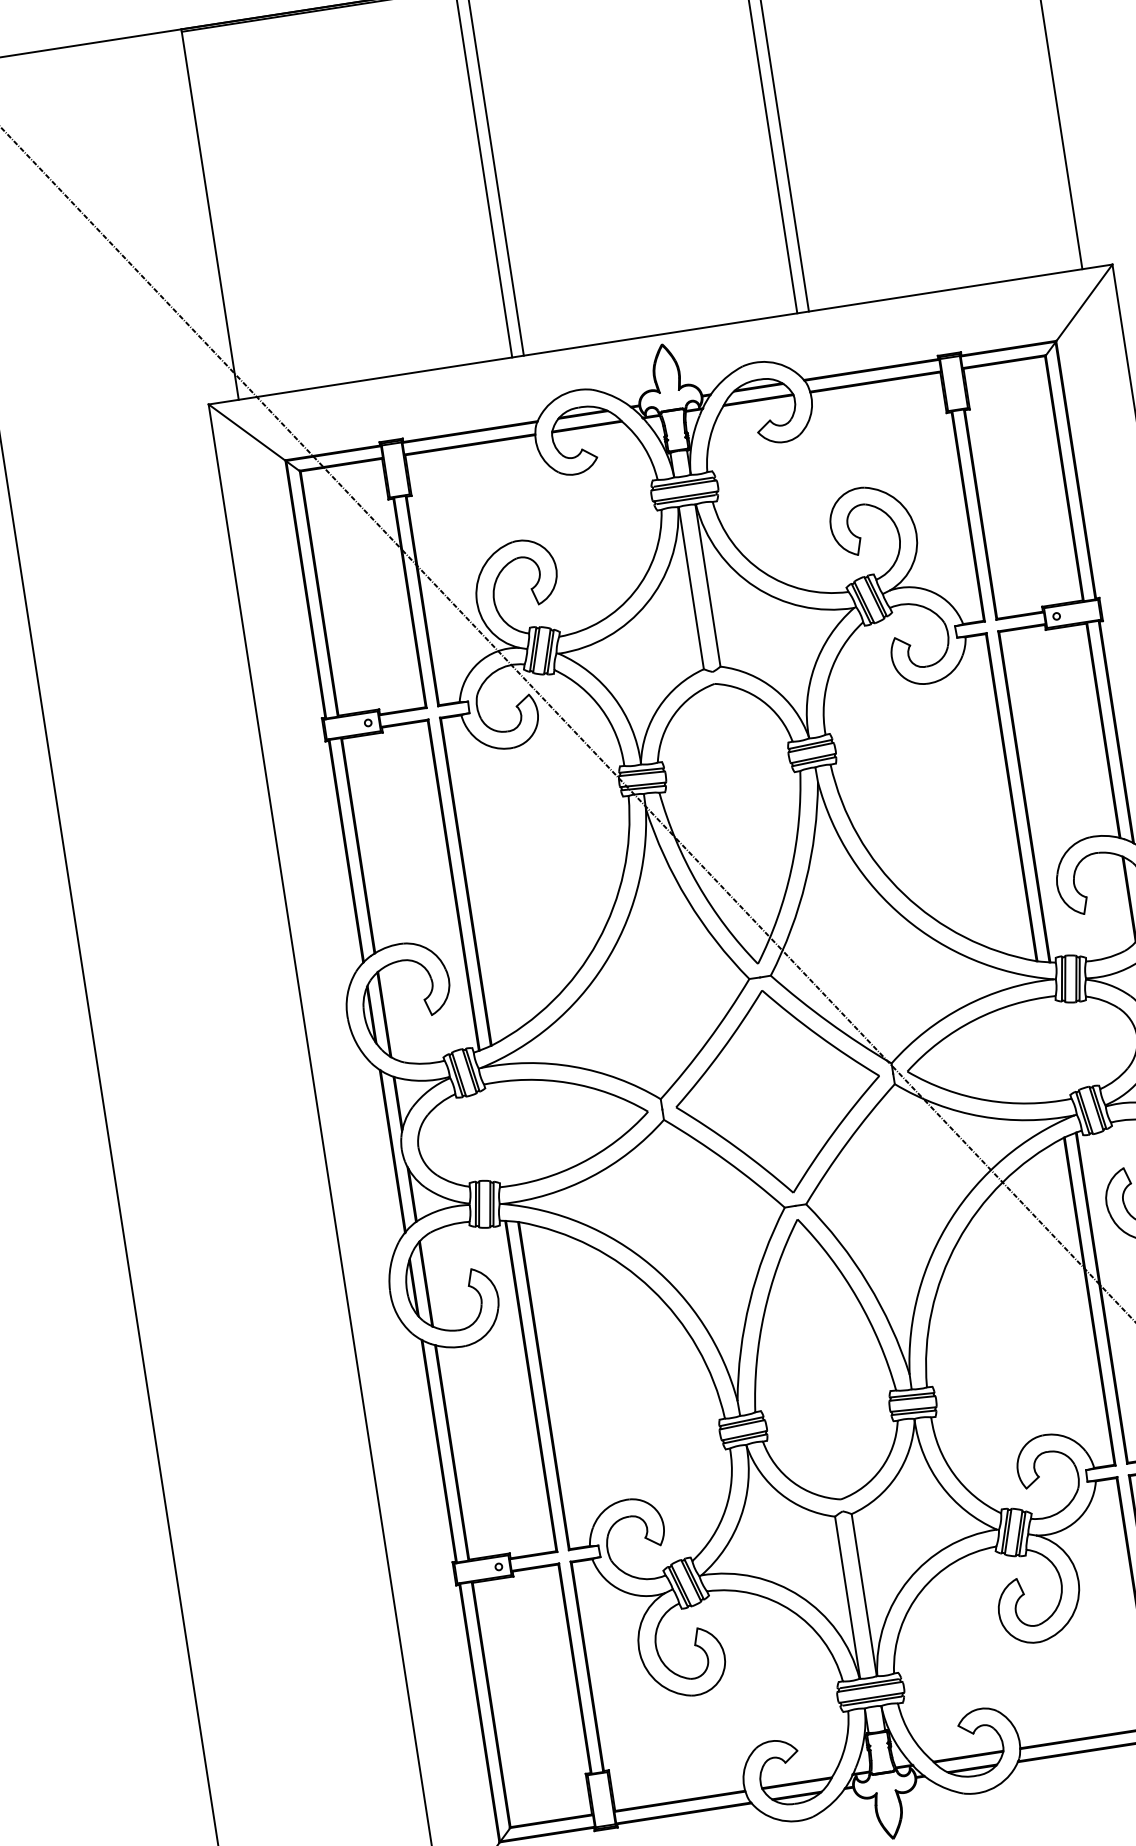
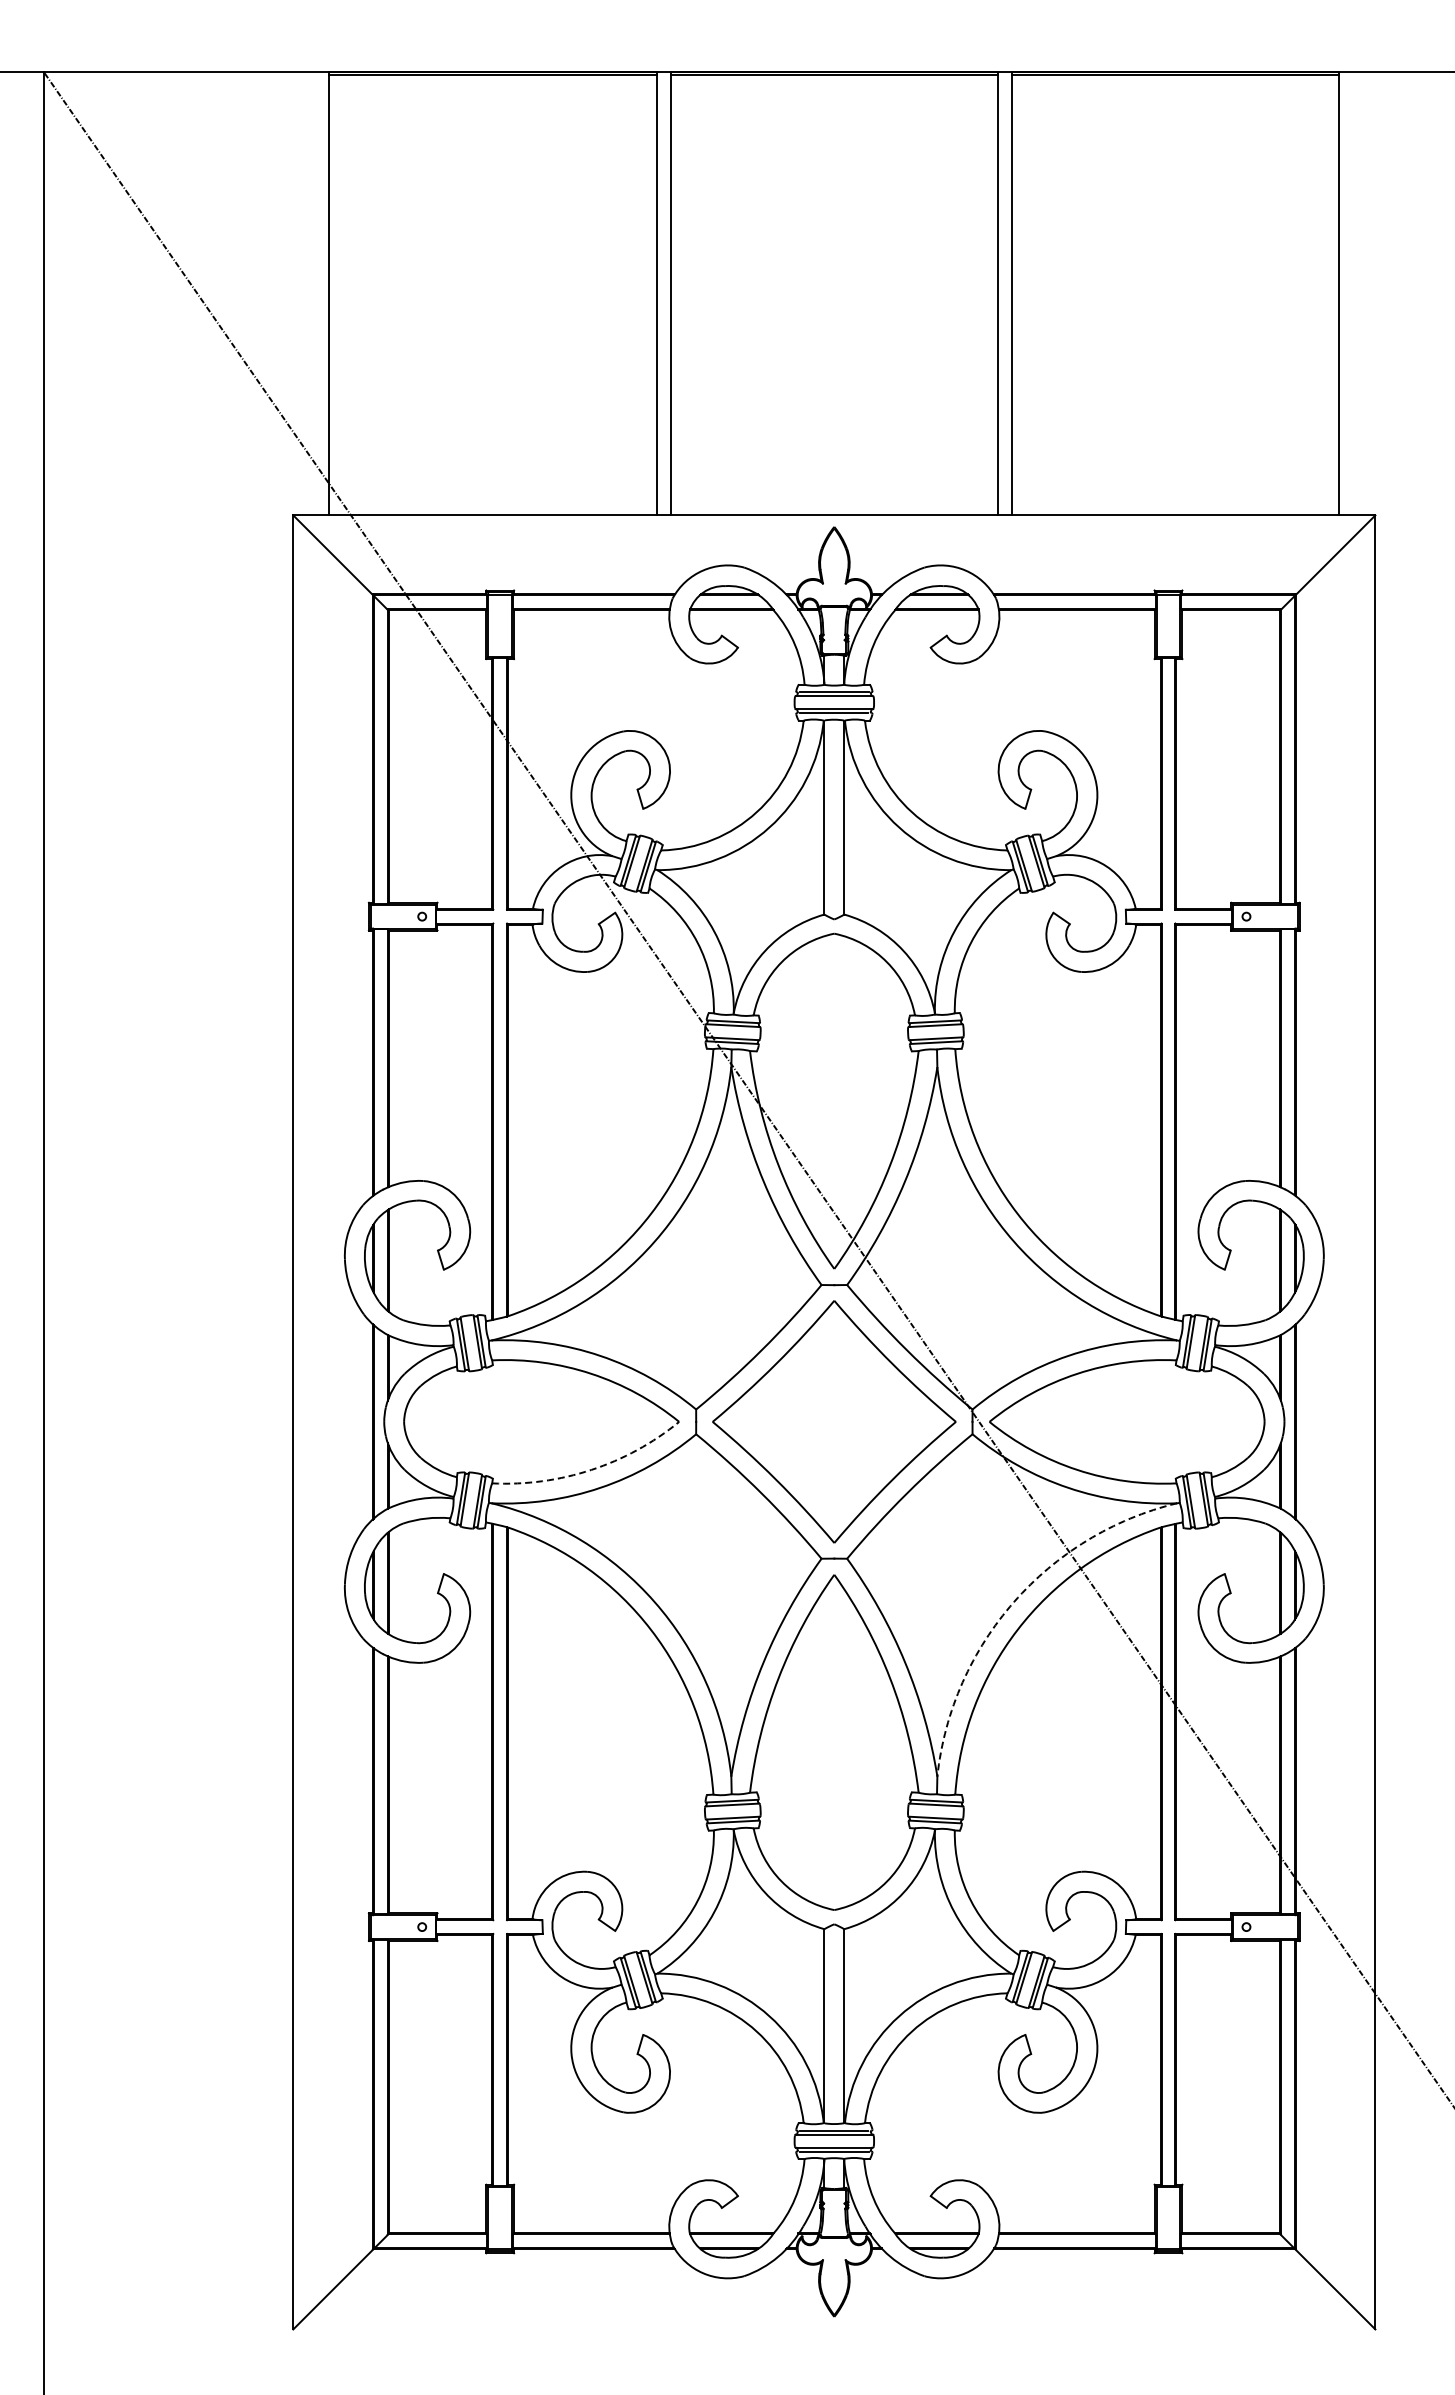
arc: (581, 1162) -> (591, 1469), solid -> dashed
arc: (951, 1219) -> (1014, 1602), solid -> dashed

